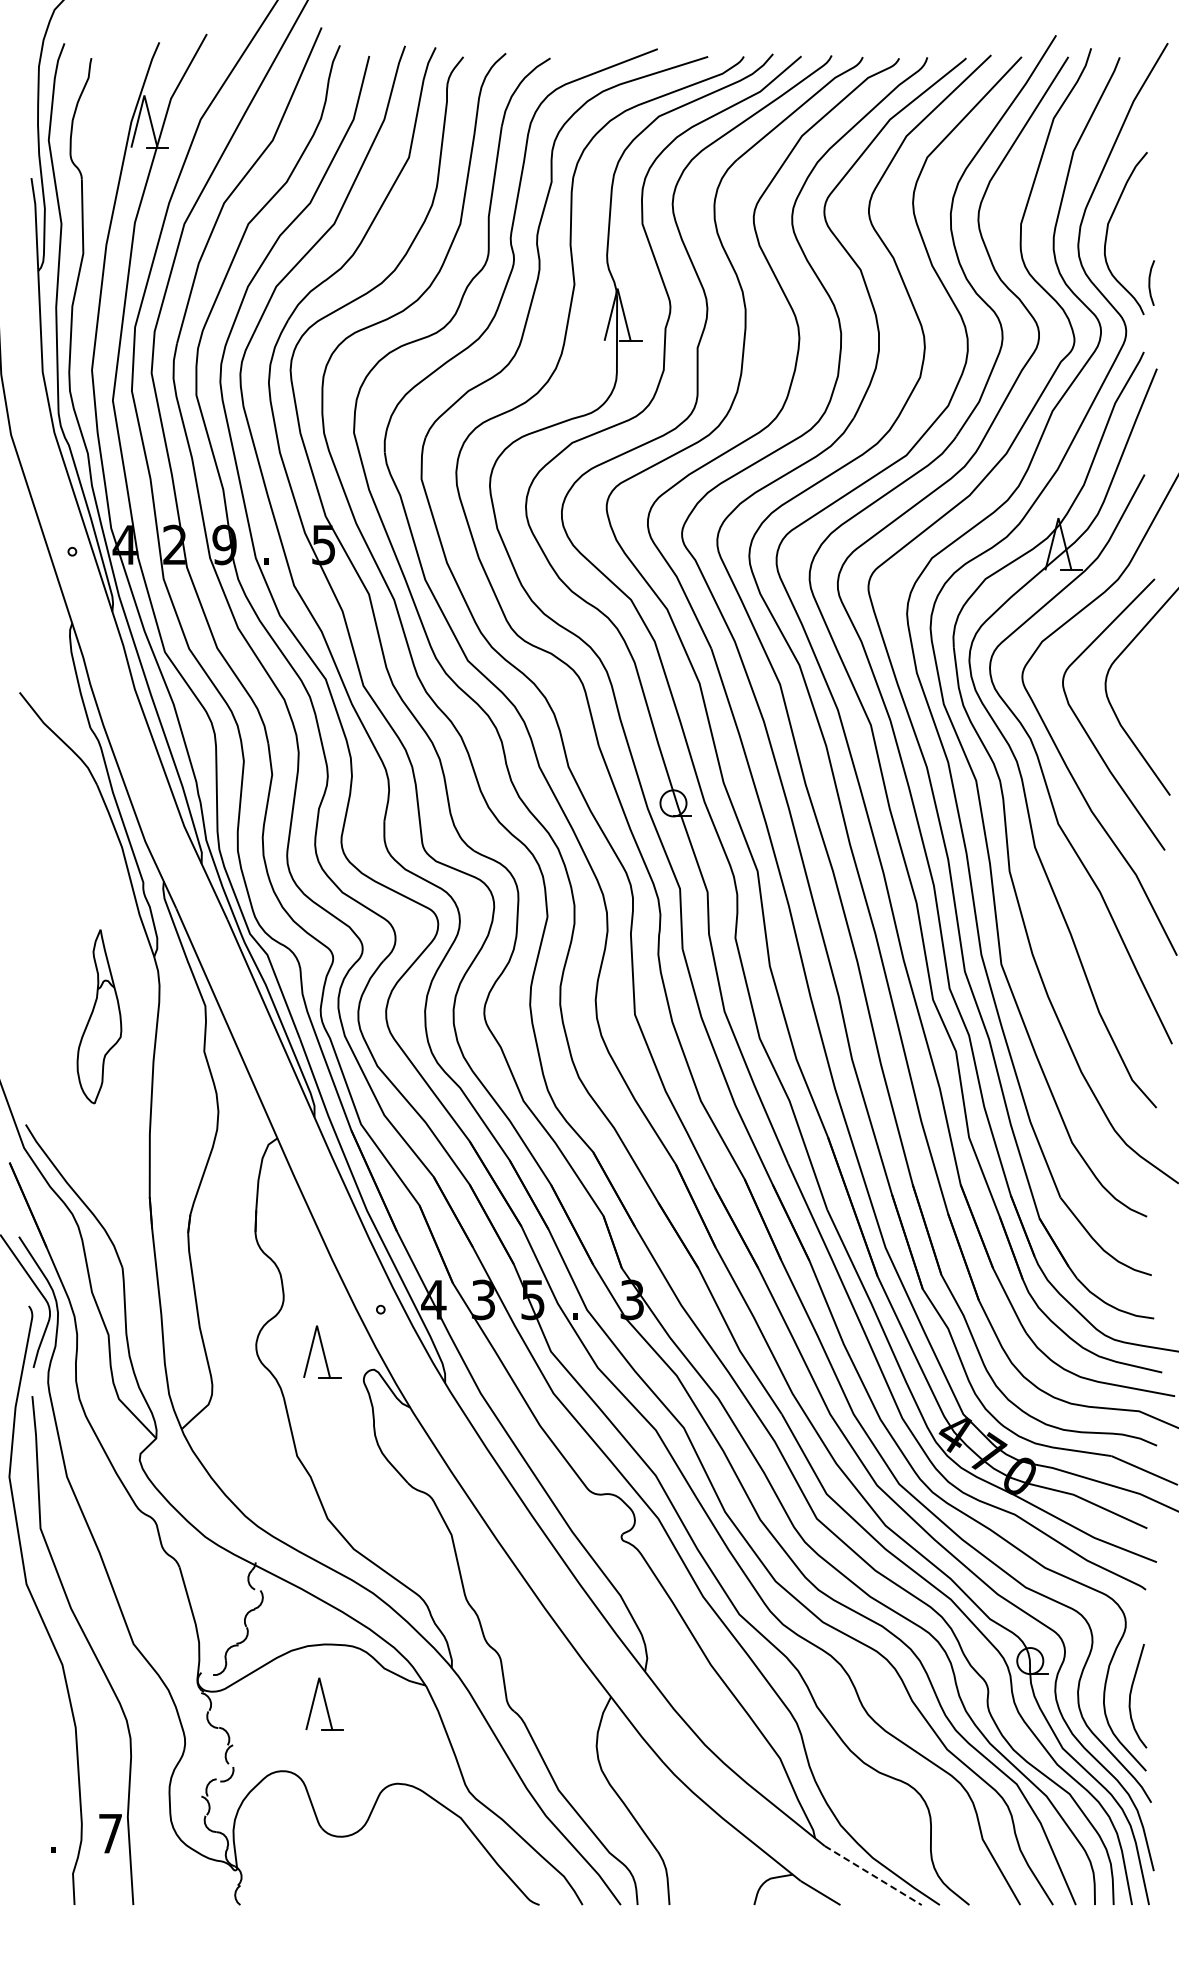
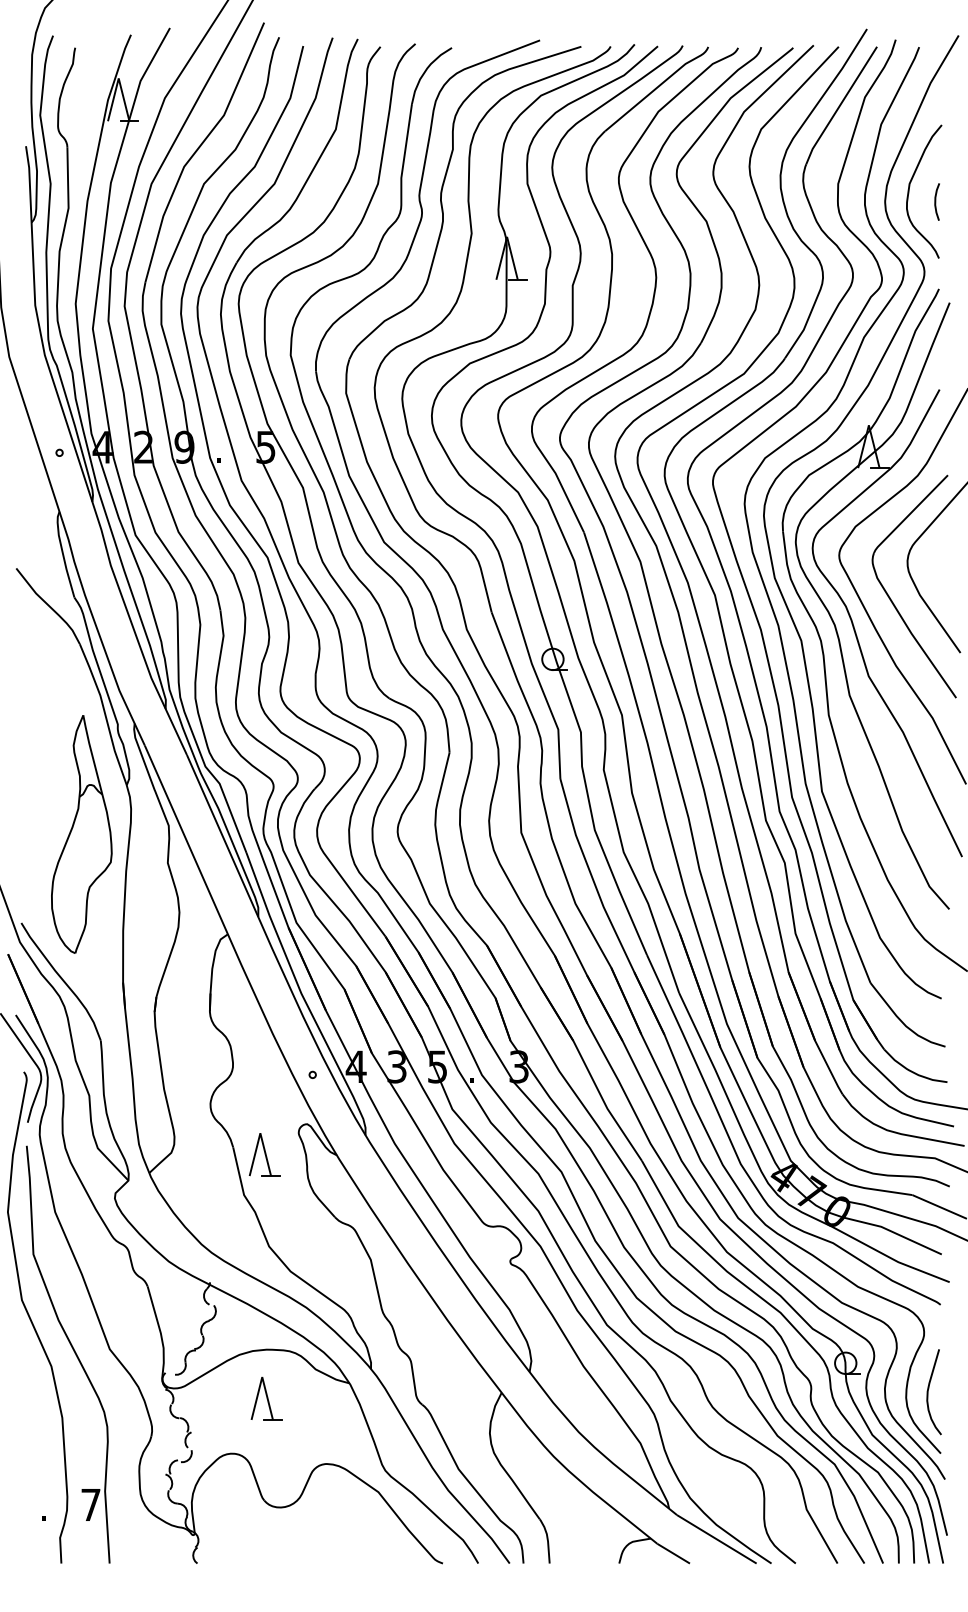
curve: (1150, 282) -> (936, 201), moved
part: (99, 1016) -> (81, 834), size x1.67
part: (322, 1351) -> (264, 1154), moved
line: (873, 1875) -> (717, 1539), dashed -> solid

